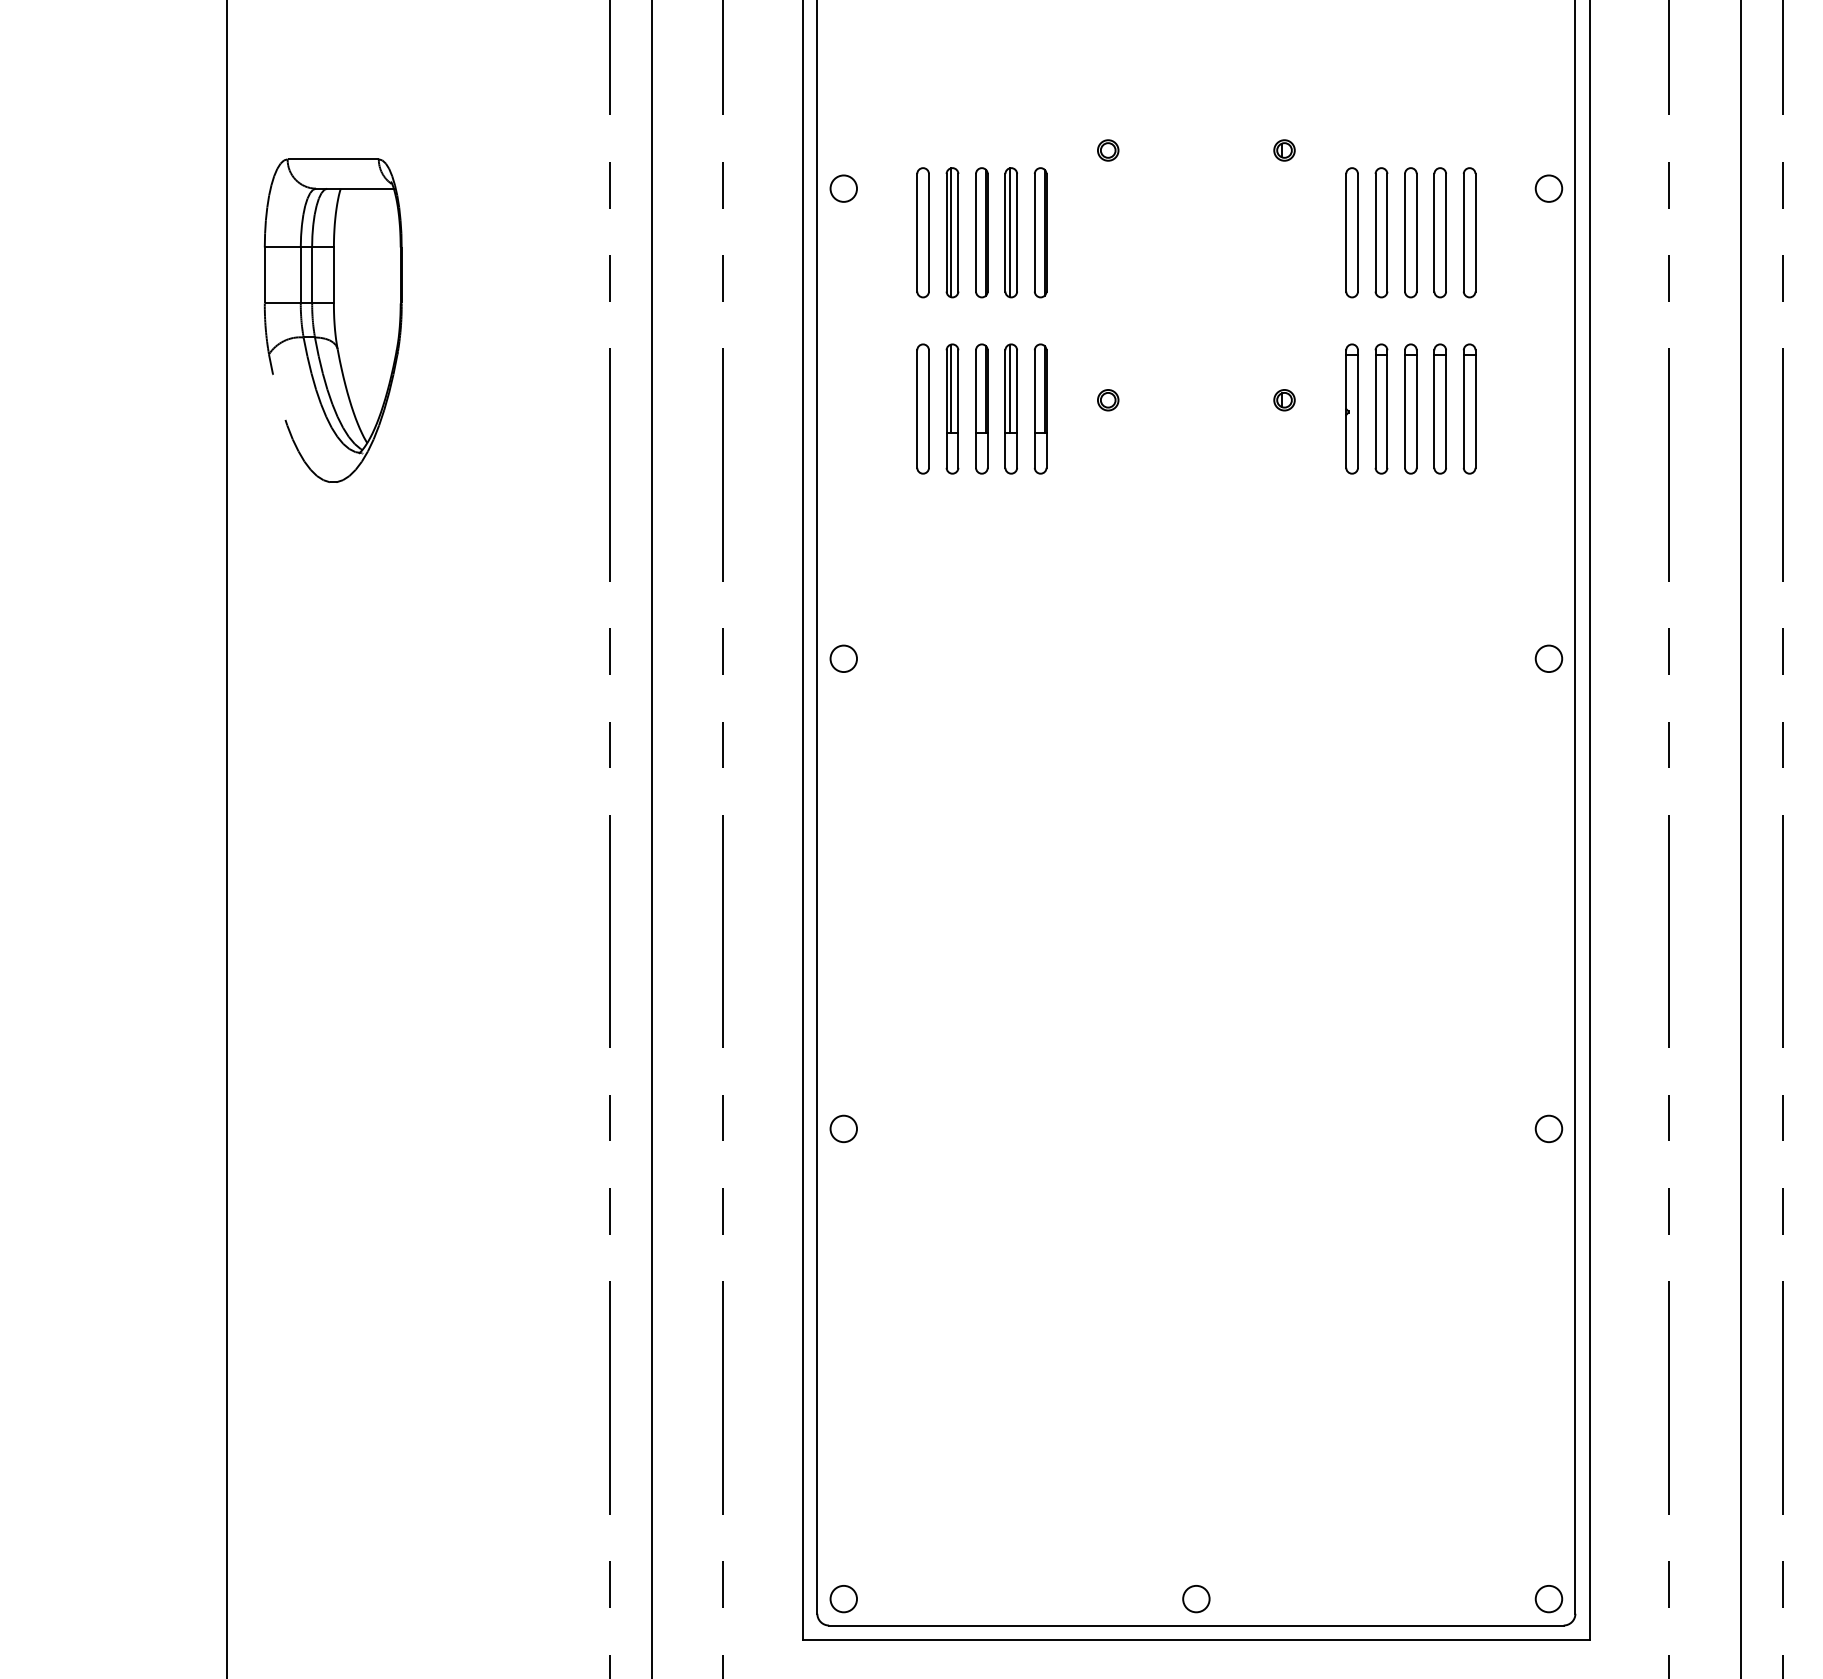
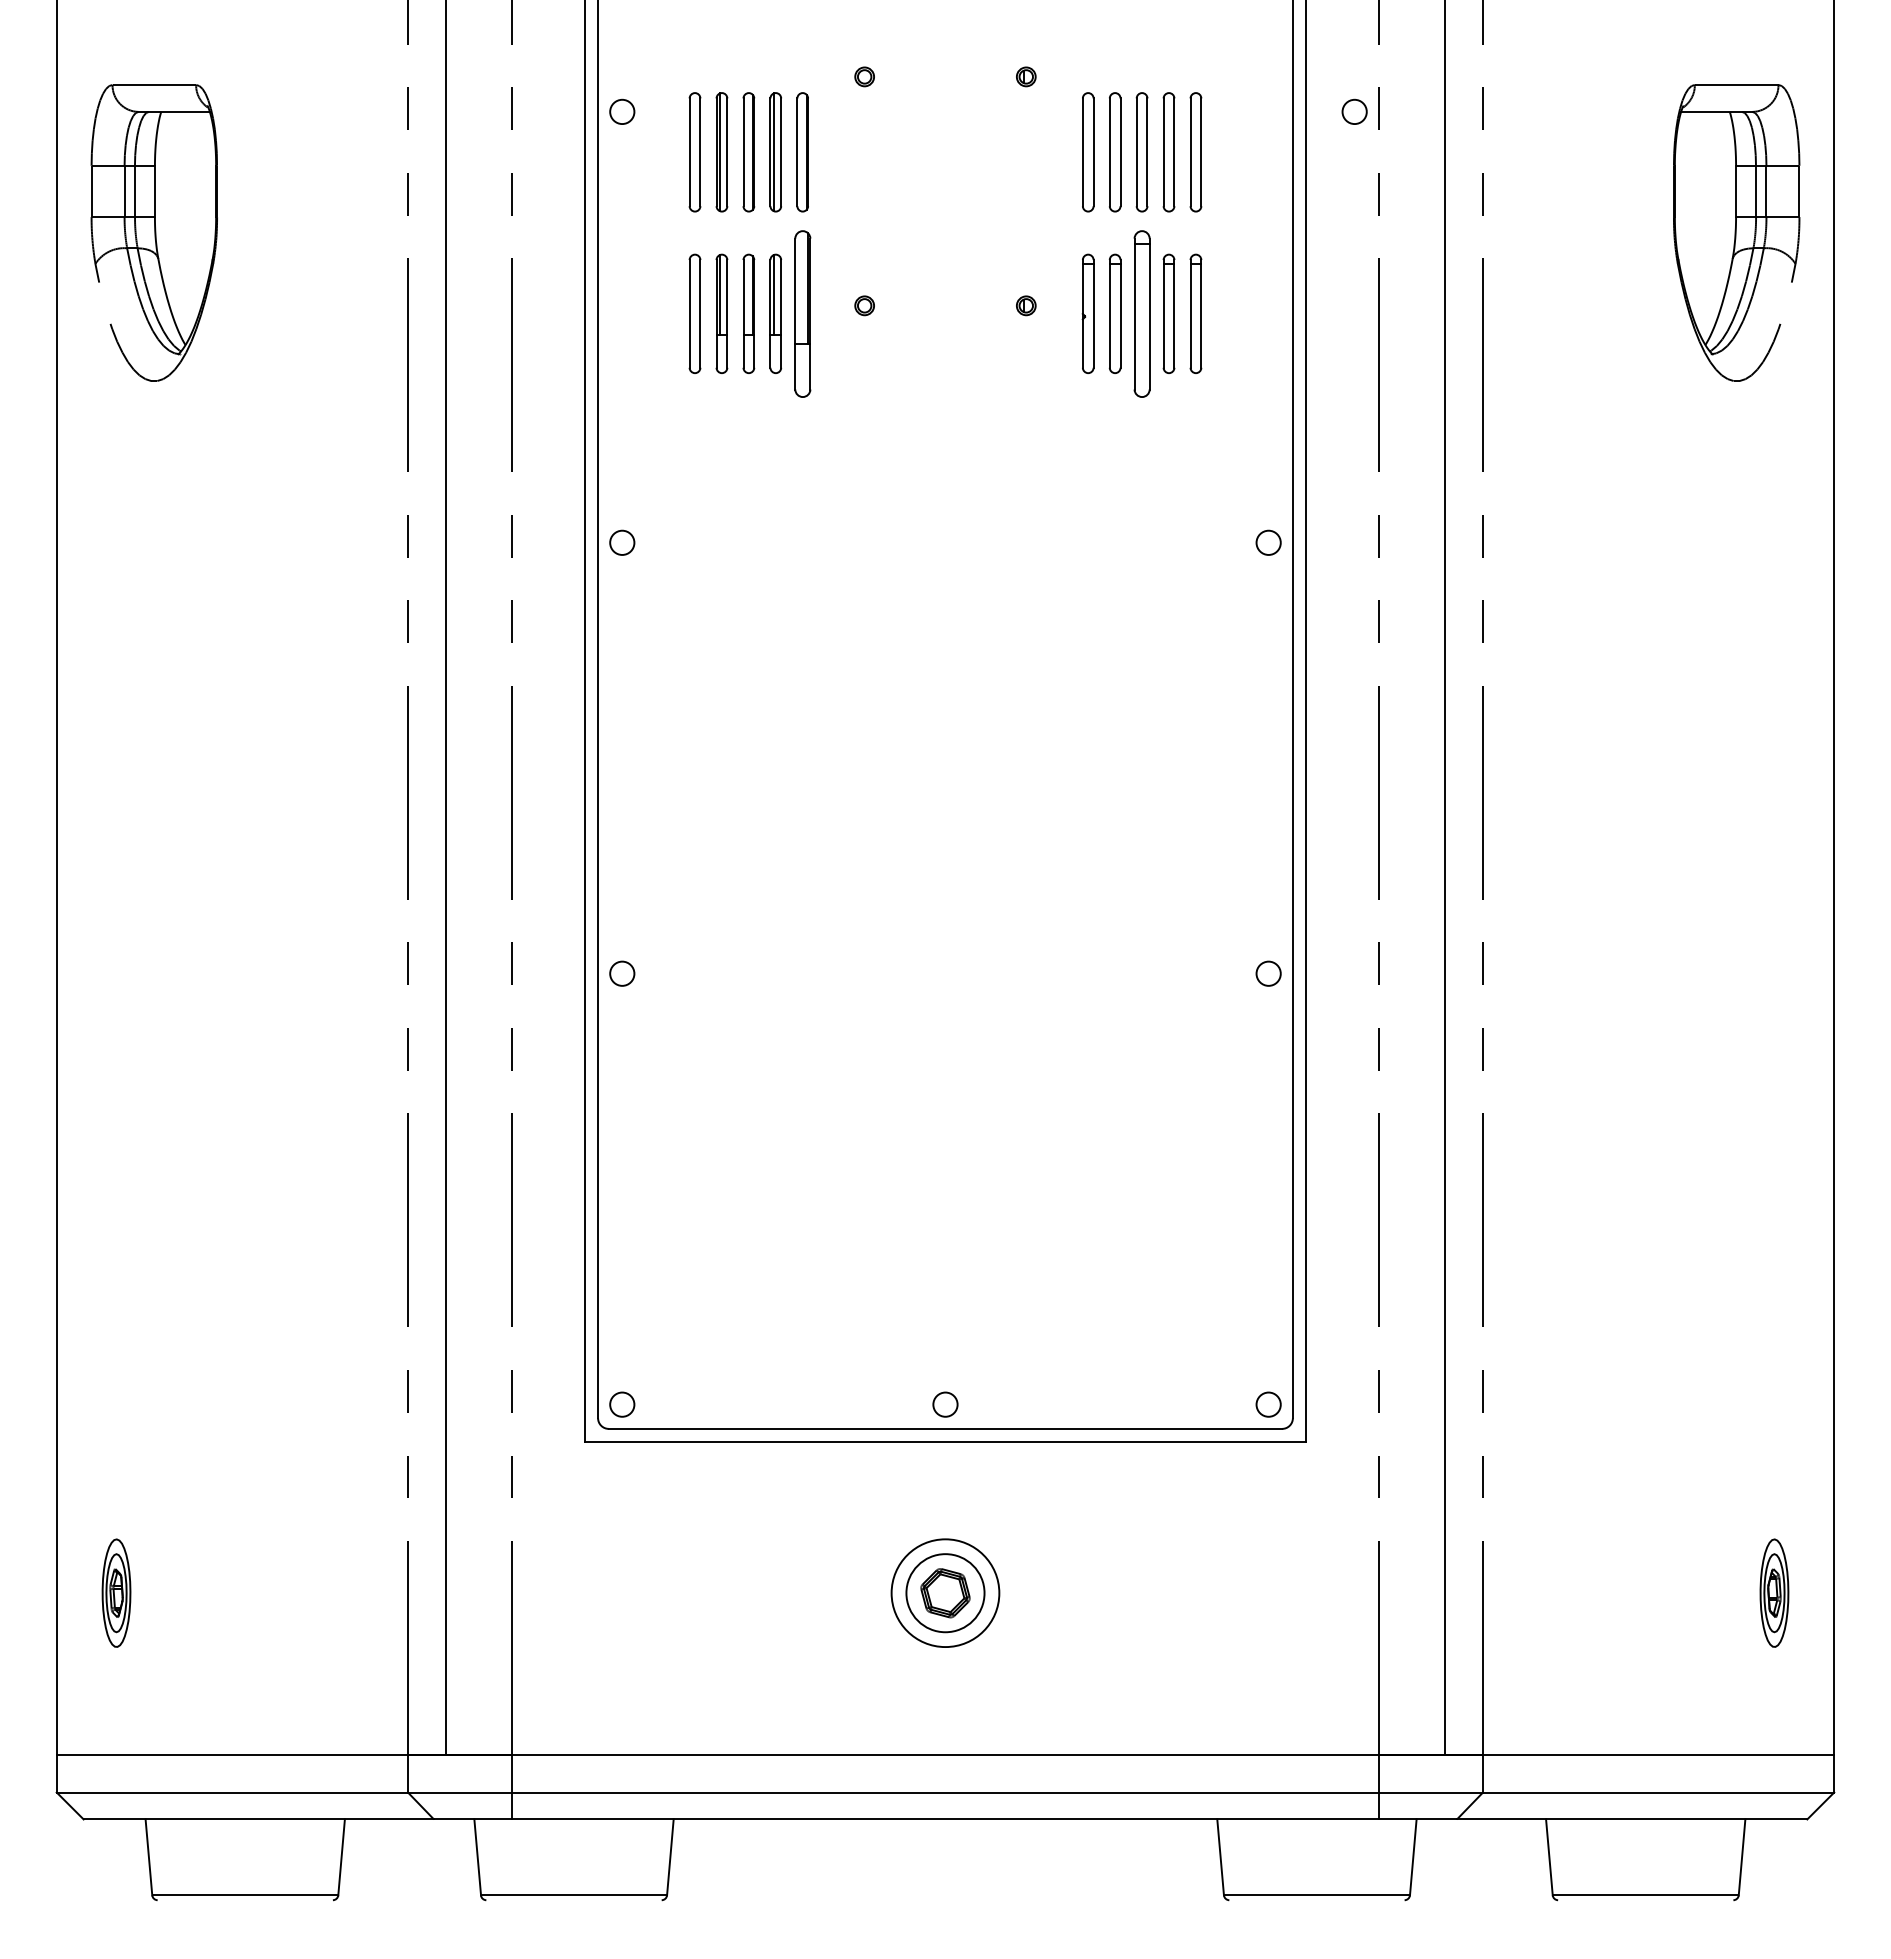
circle: (1548, 188) -> (1354, 111), moved
part: (1040, 408) -> (802, 313), size x1.4
part: (1410, 408) -> (1141, 313), size x1.4

